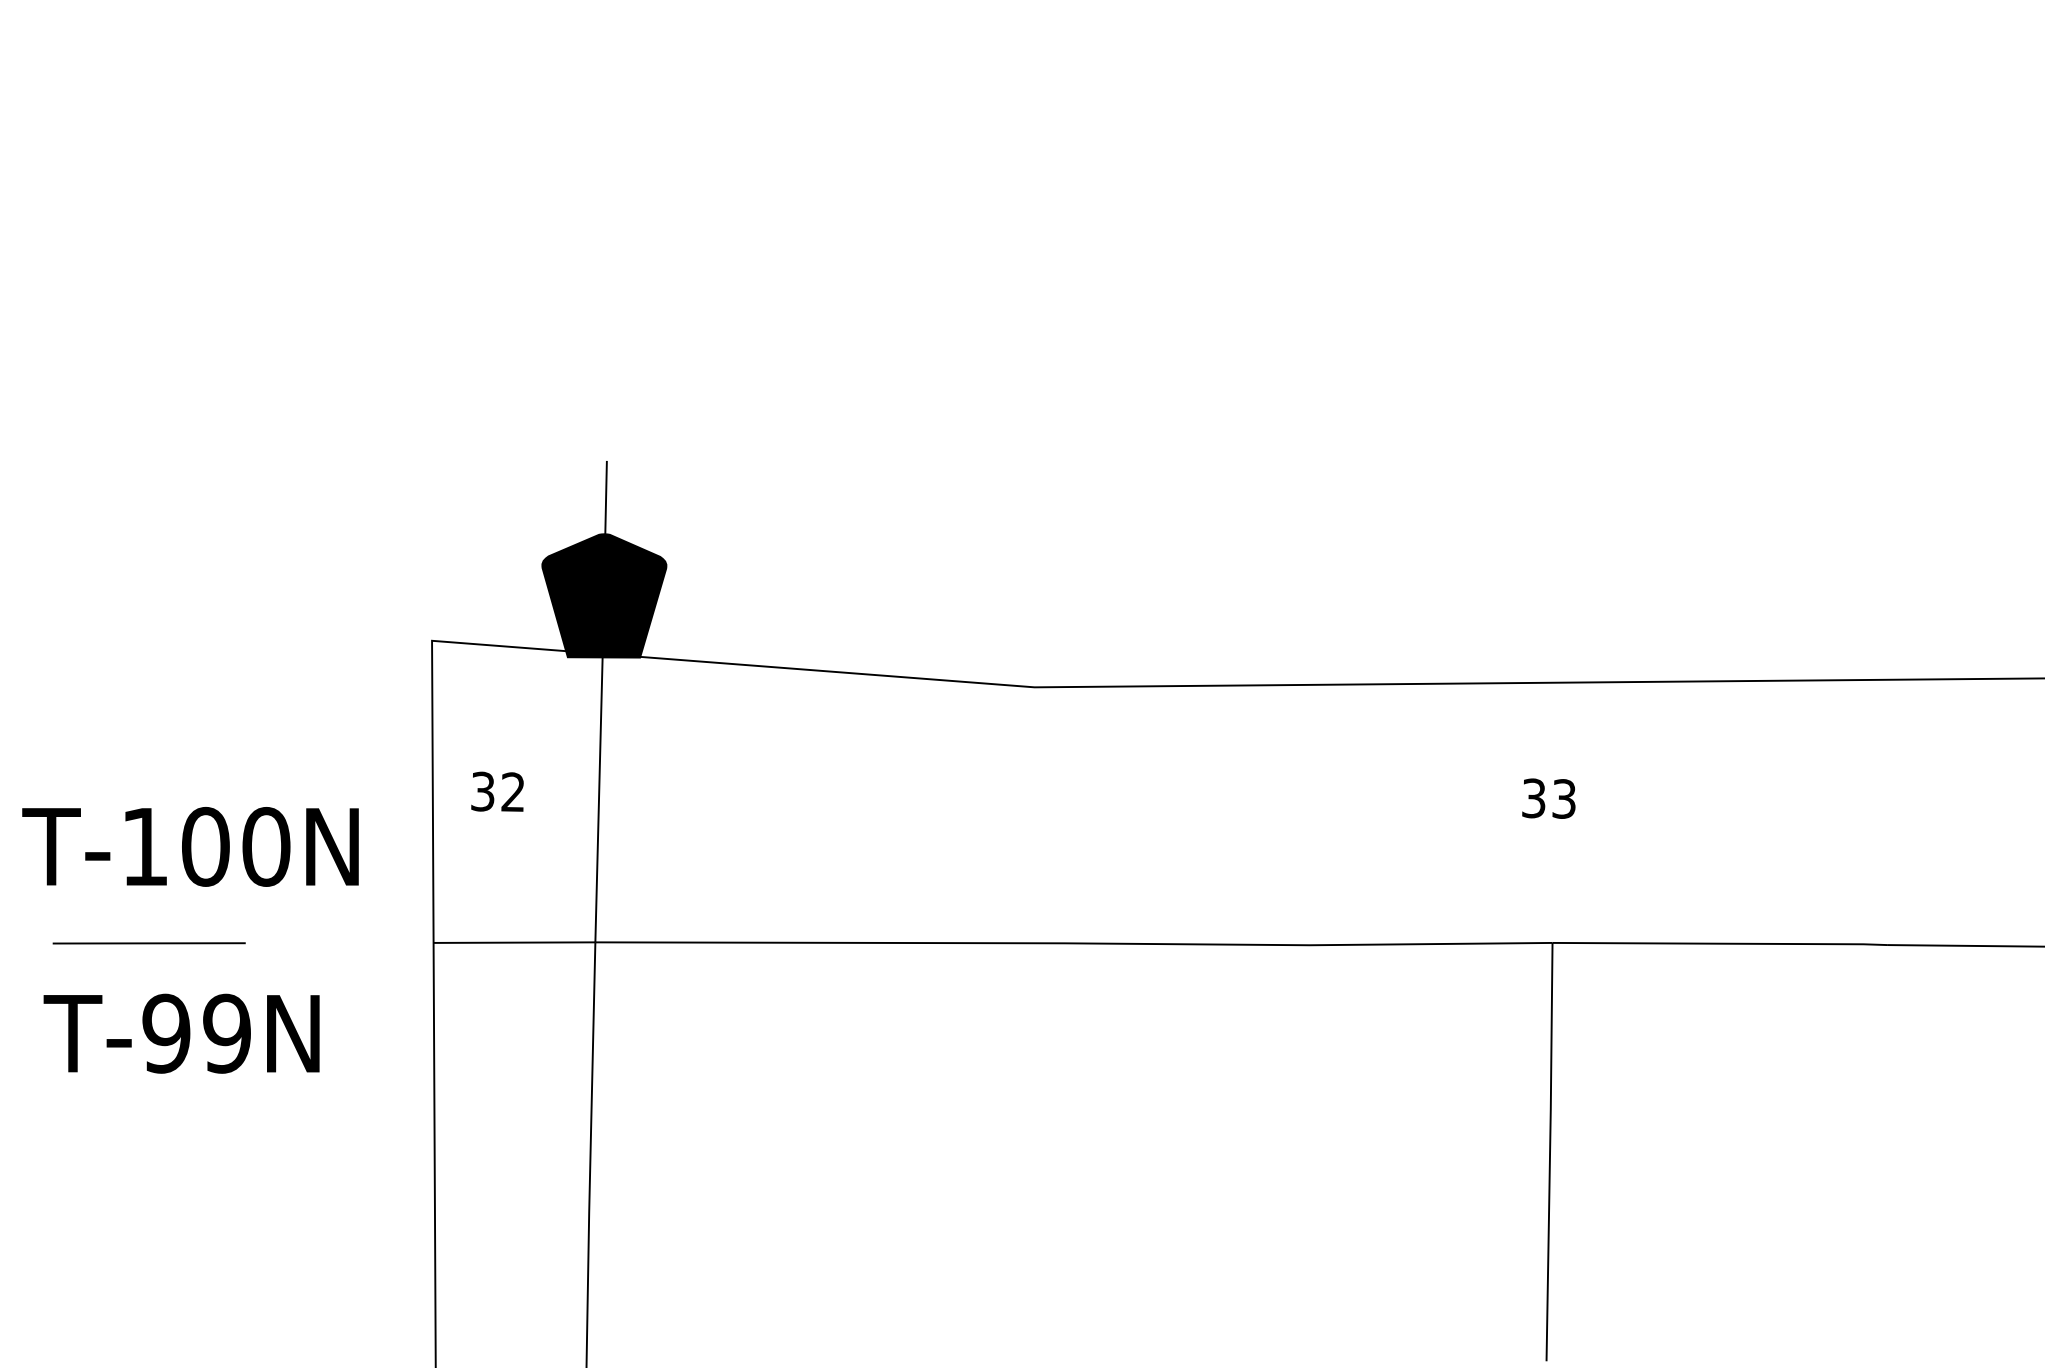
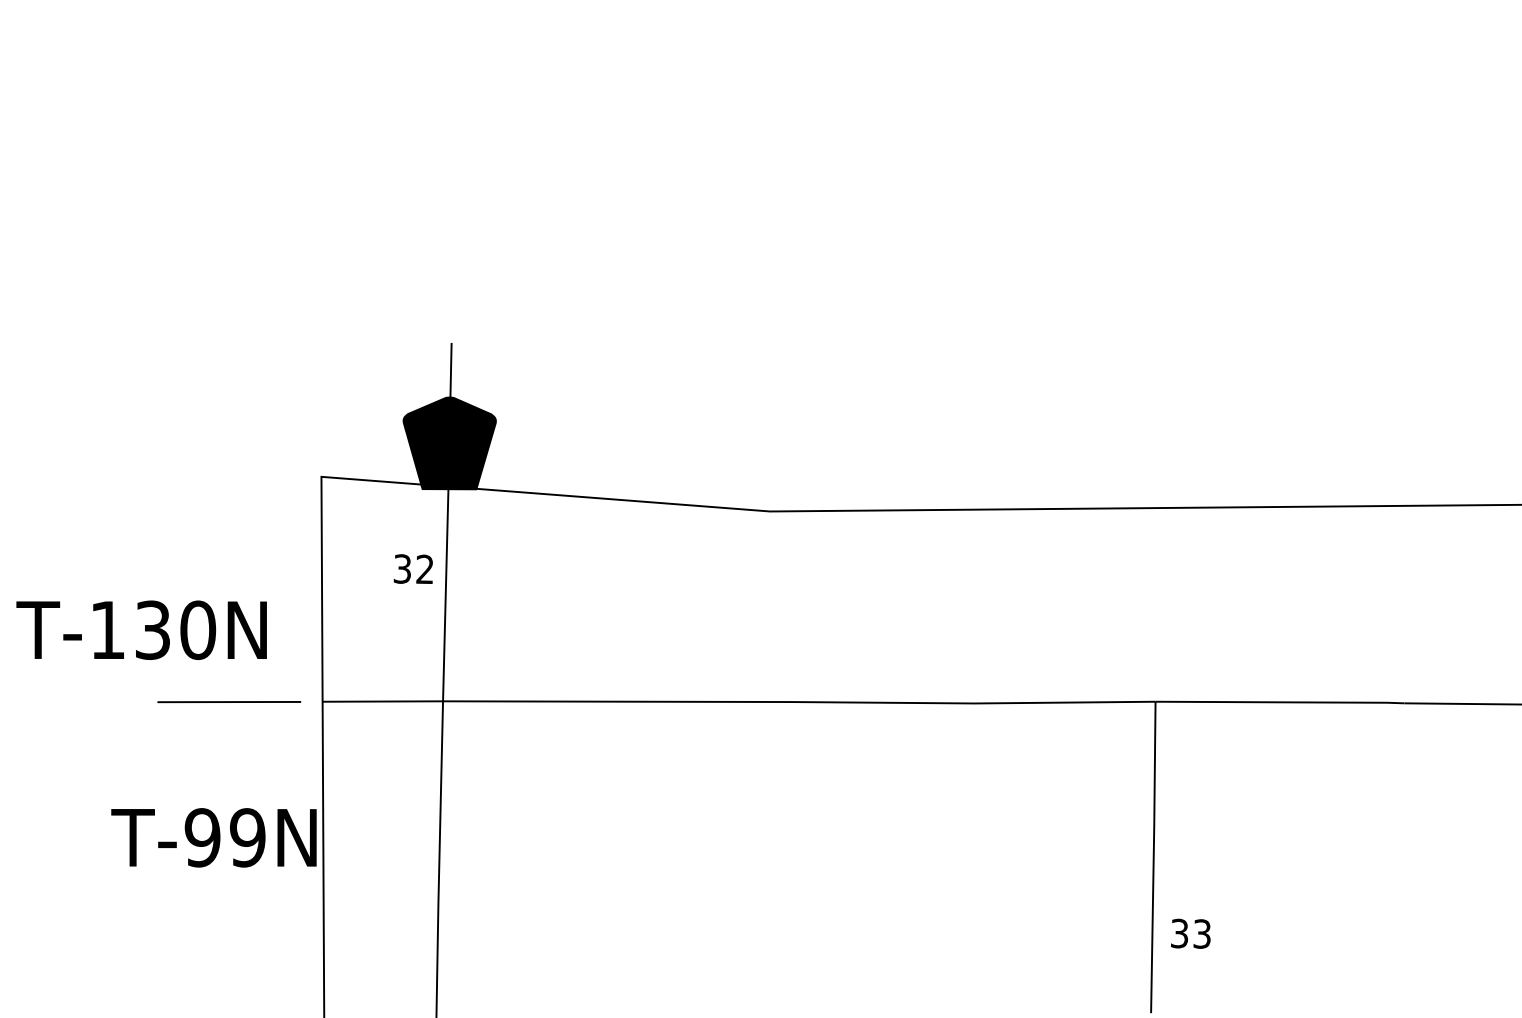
text: (497, 791) -> (413, 568), moved
text: (1548, 798) -> (1190, 933), moved
text: (205, 846) -> (152, 629), T-100N -> T-130N
line: (148, 943) -> (228, 702), moved
text: (181, 1033) -> (213, 837), moved

